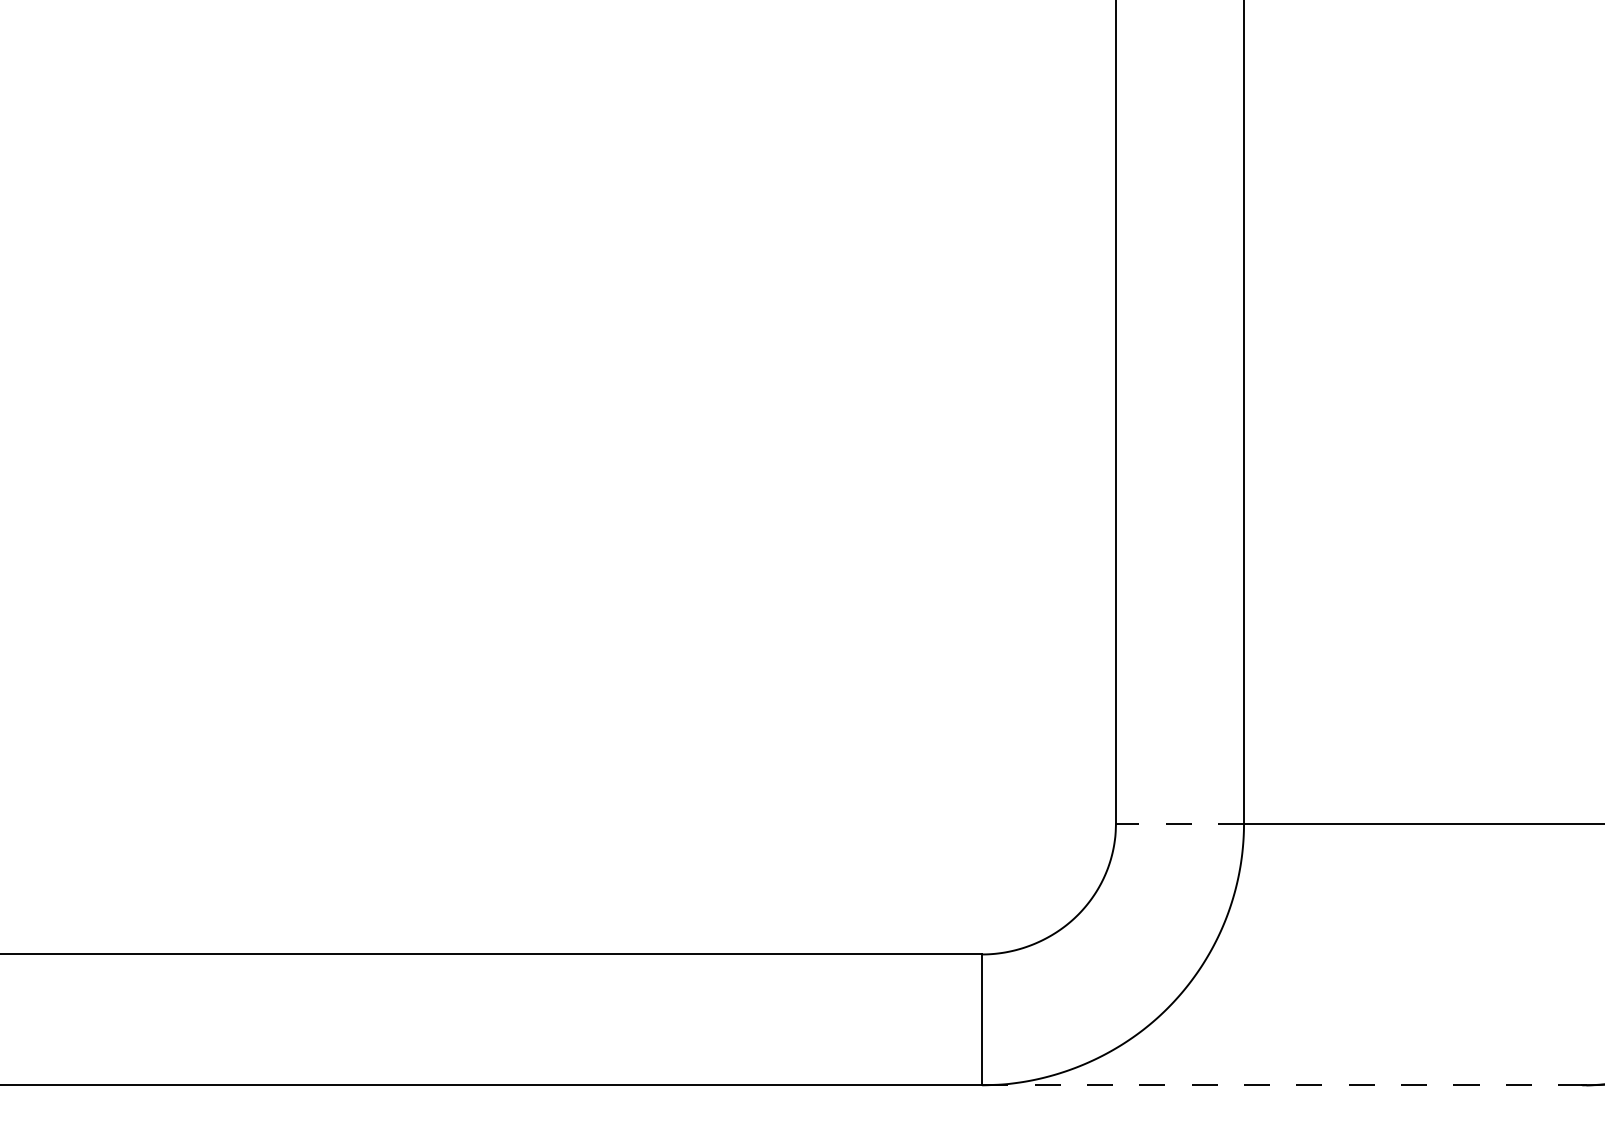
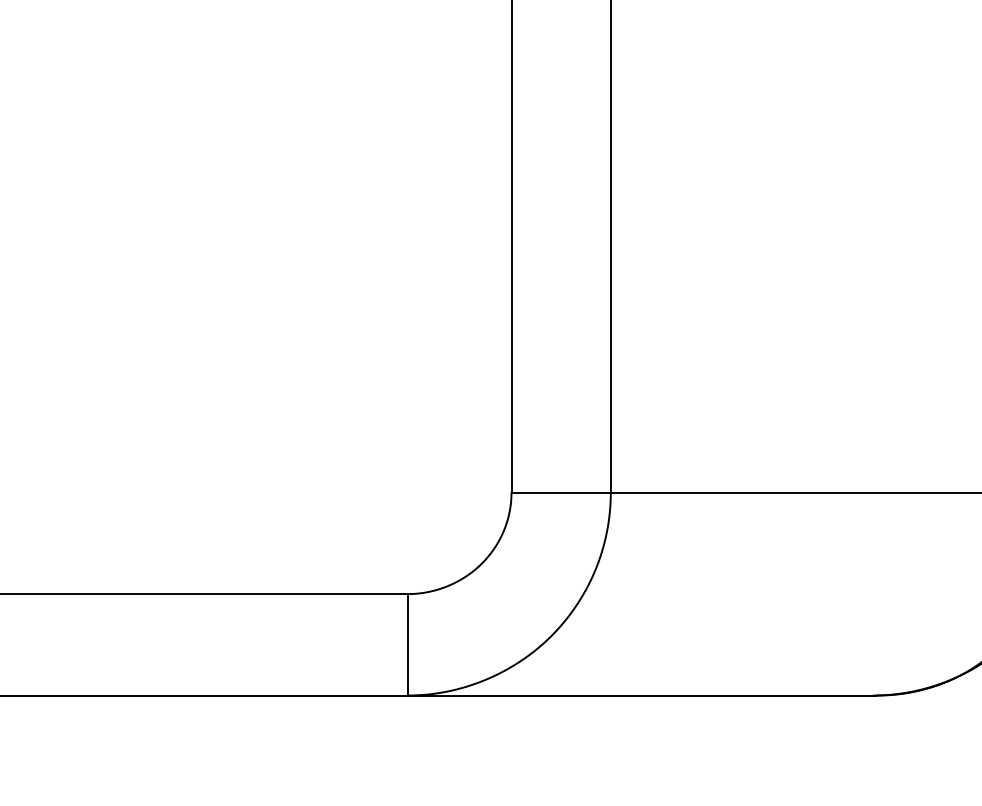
line: (1179, 823) -> (560, 492), dashed -> solid
line: (1282, 1085) -> (640, 695), dashed -> solid

